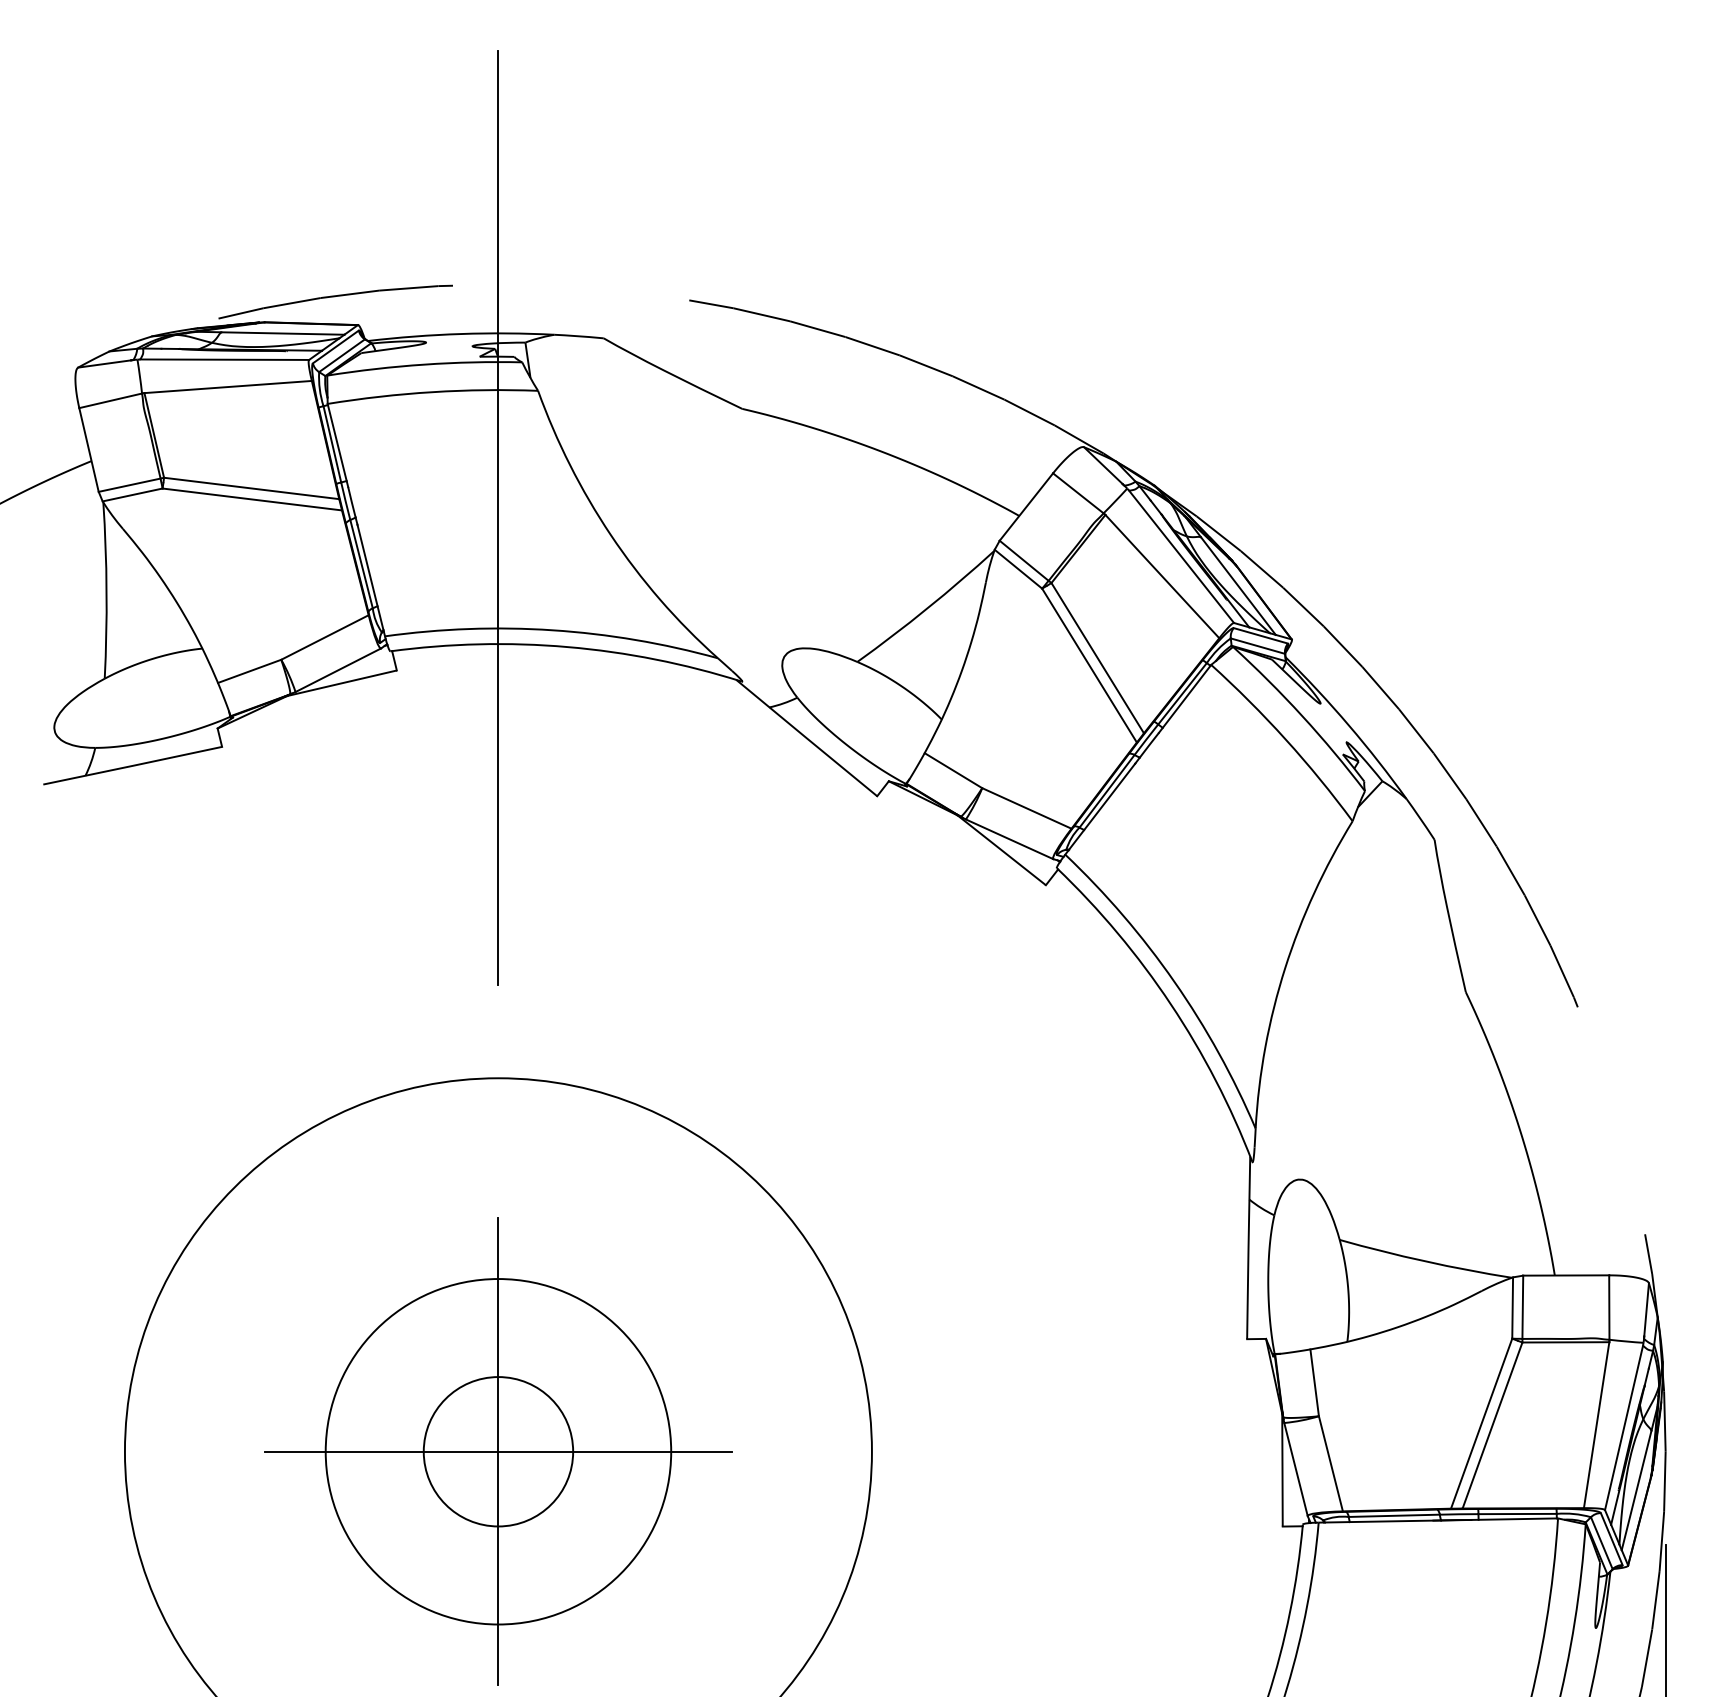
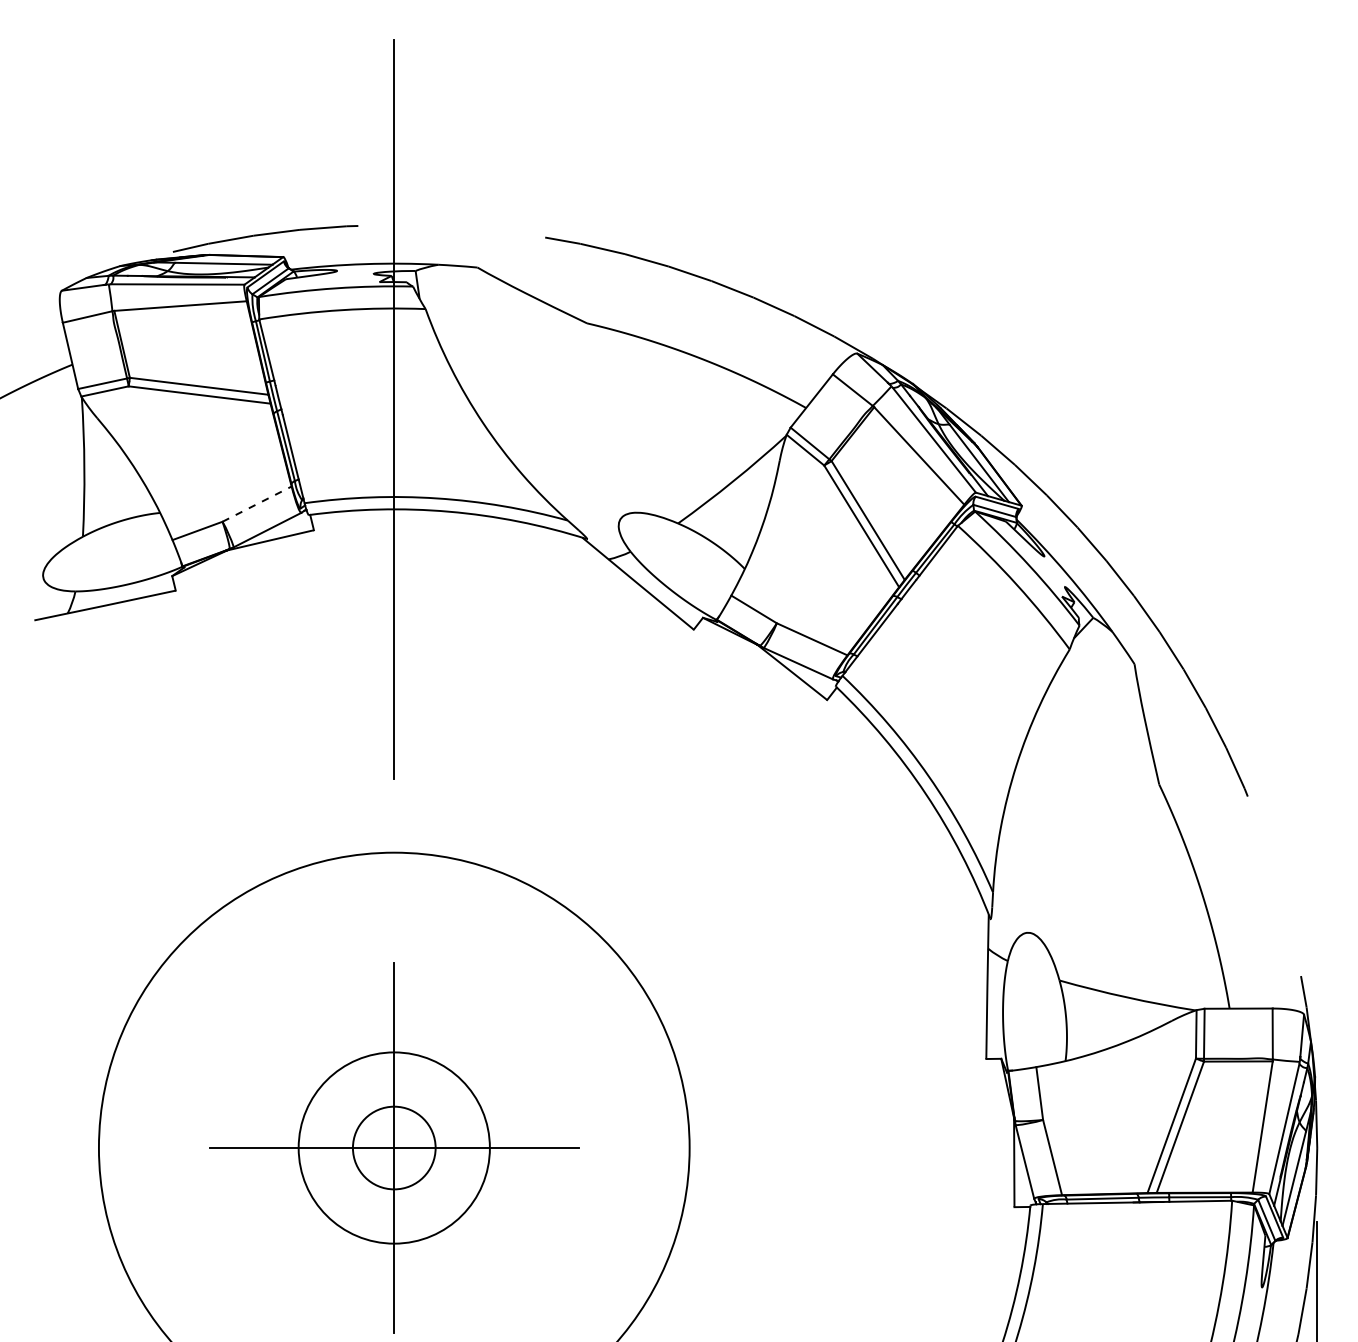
line: (325, 637) -> (257, 504), solid -> dashed
circle: (497, 1451) -> (393, 1147), size x0.7
circle: (498, 1451) -> (394, 1147), size x0.7

